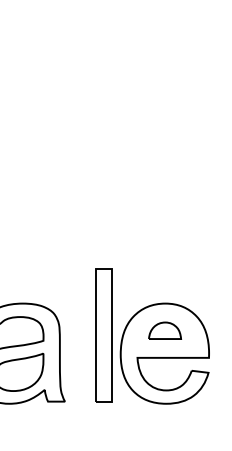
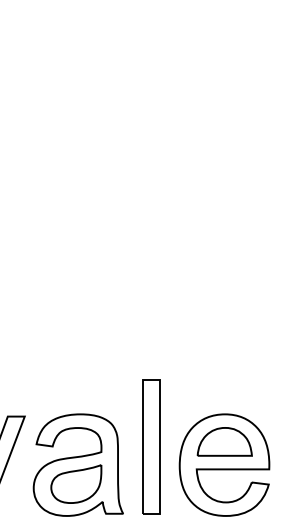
part: (164, 330) -> (224, 441), size x1.67
part: (103, 335) -> (151, 446), moved

